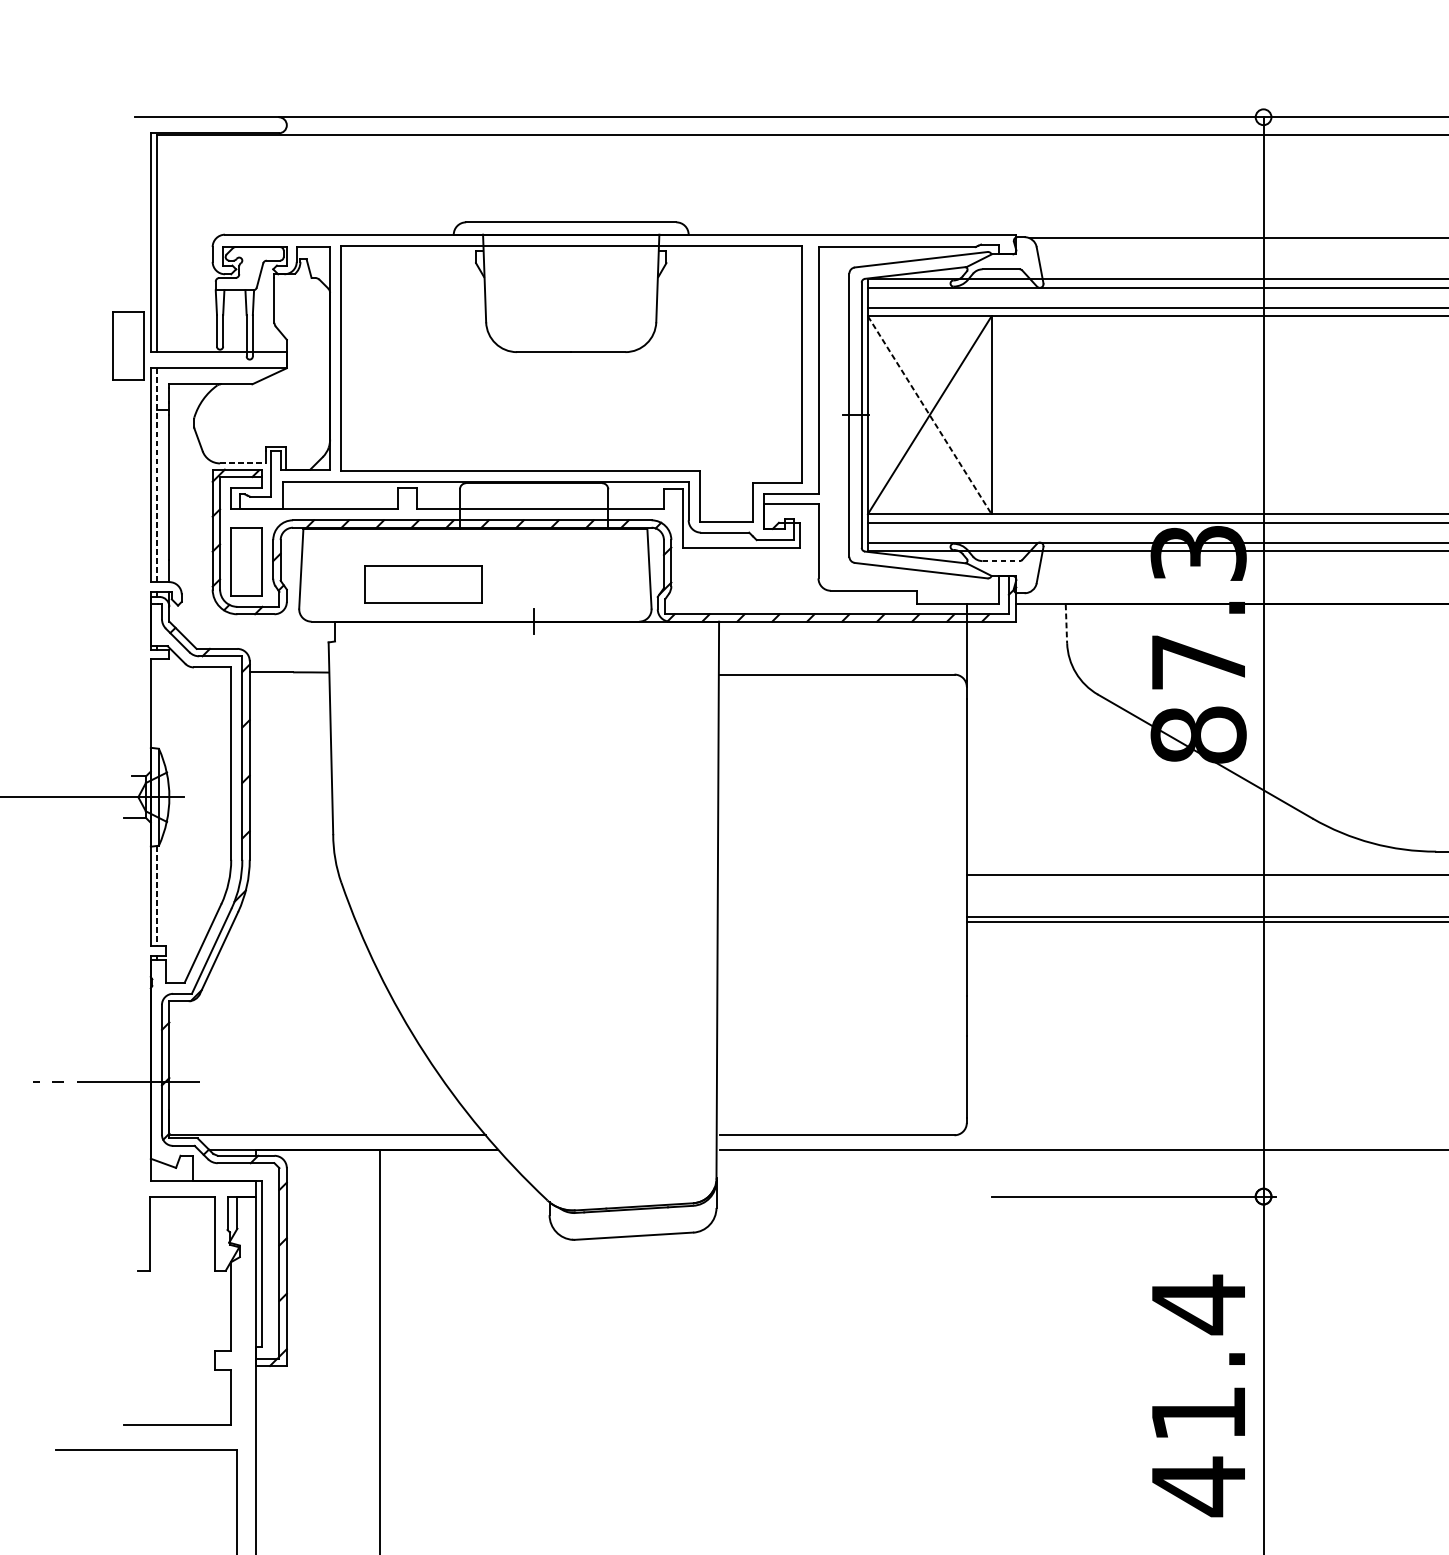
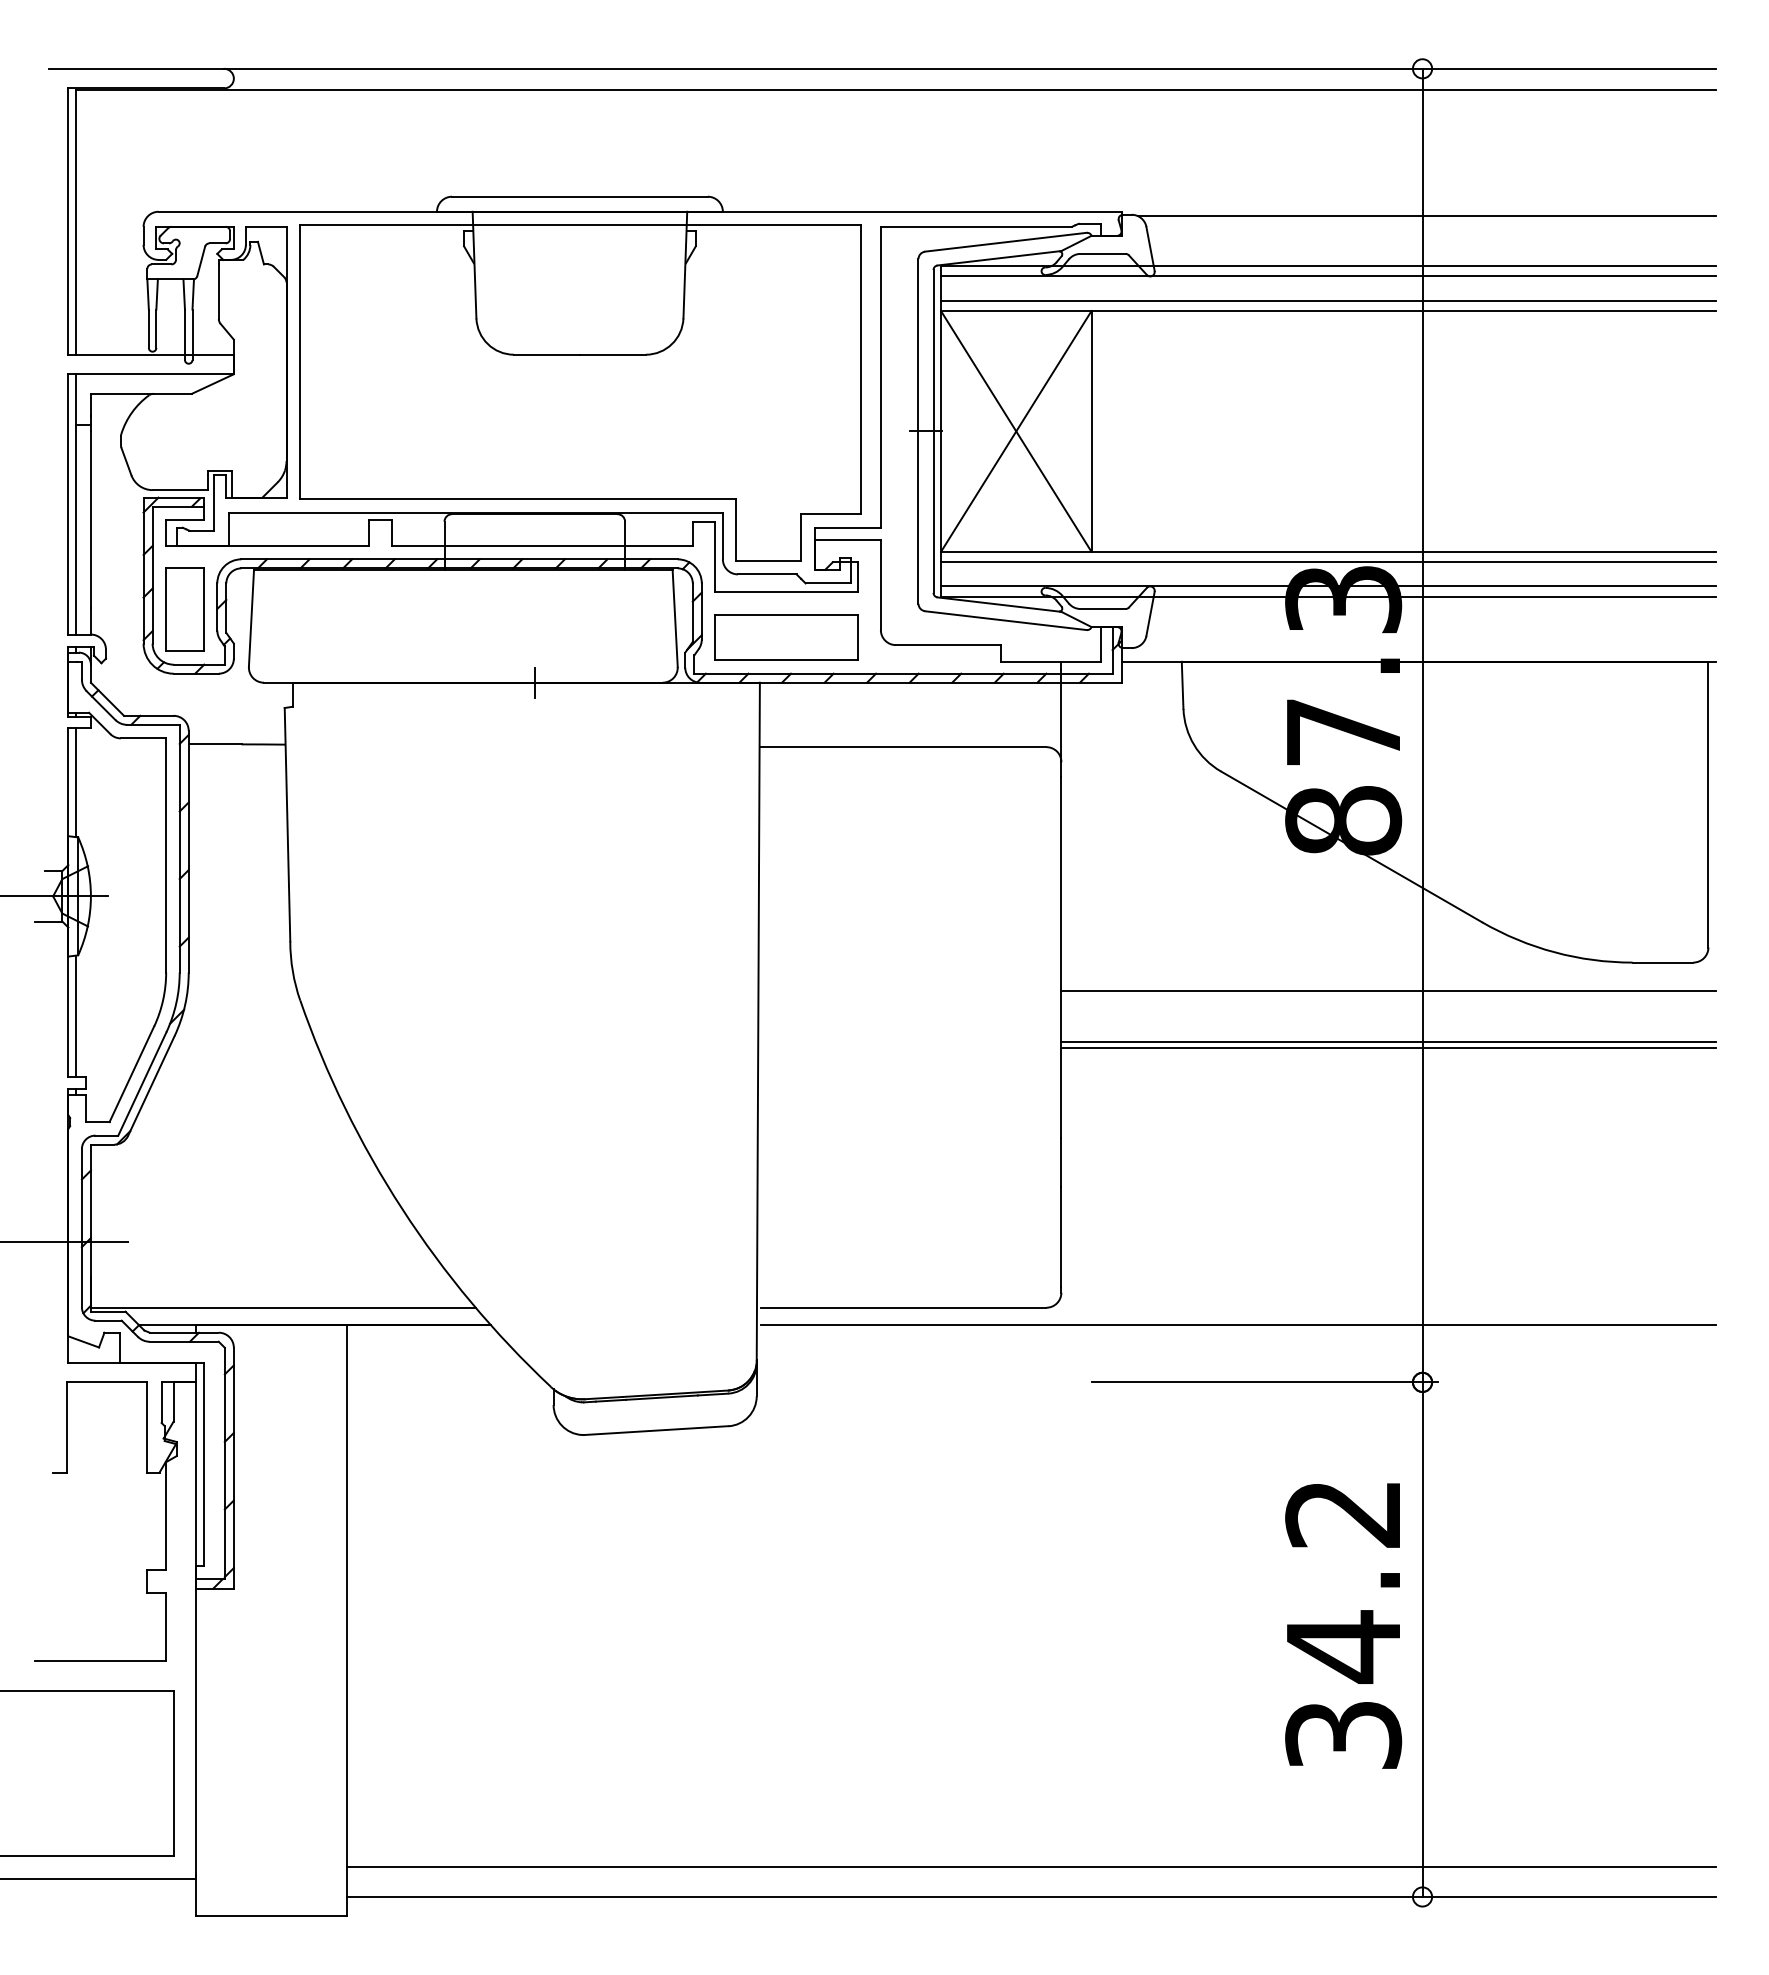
part: (127, 345) -> (40, 346), removed
line: (929, 415) -> (1016, 431), dashed -> solid
line: (243, 463) -> (180, 490), dashed -> solid
line: (156, 475) -> (75, 504), dashed -> solid
line: (1001, 561) -> (1103, 609), dashed -> solid
part: (422, 584) -> (786, 637), moved
line: (1066, 623) -> (1182, 685), dashed -> solid
line: (156, 703) -> (75, 782), added
line: (156, 895) -> (75, 1016), dashed -> solid
text: (1198, 1395) -> (1343, 1624), 41.4 -> 34.2

